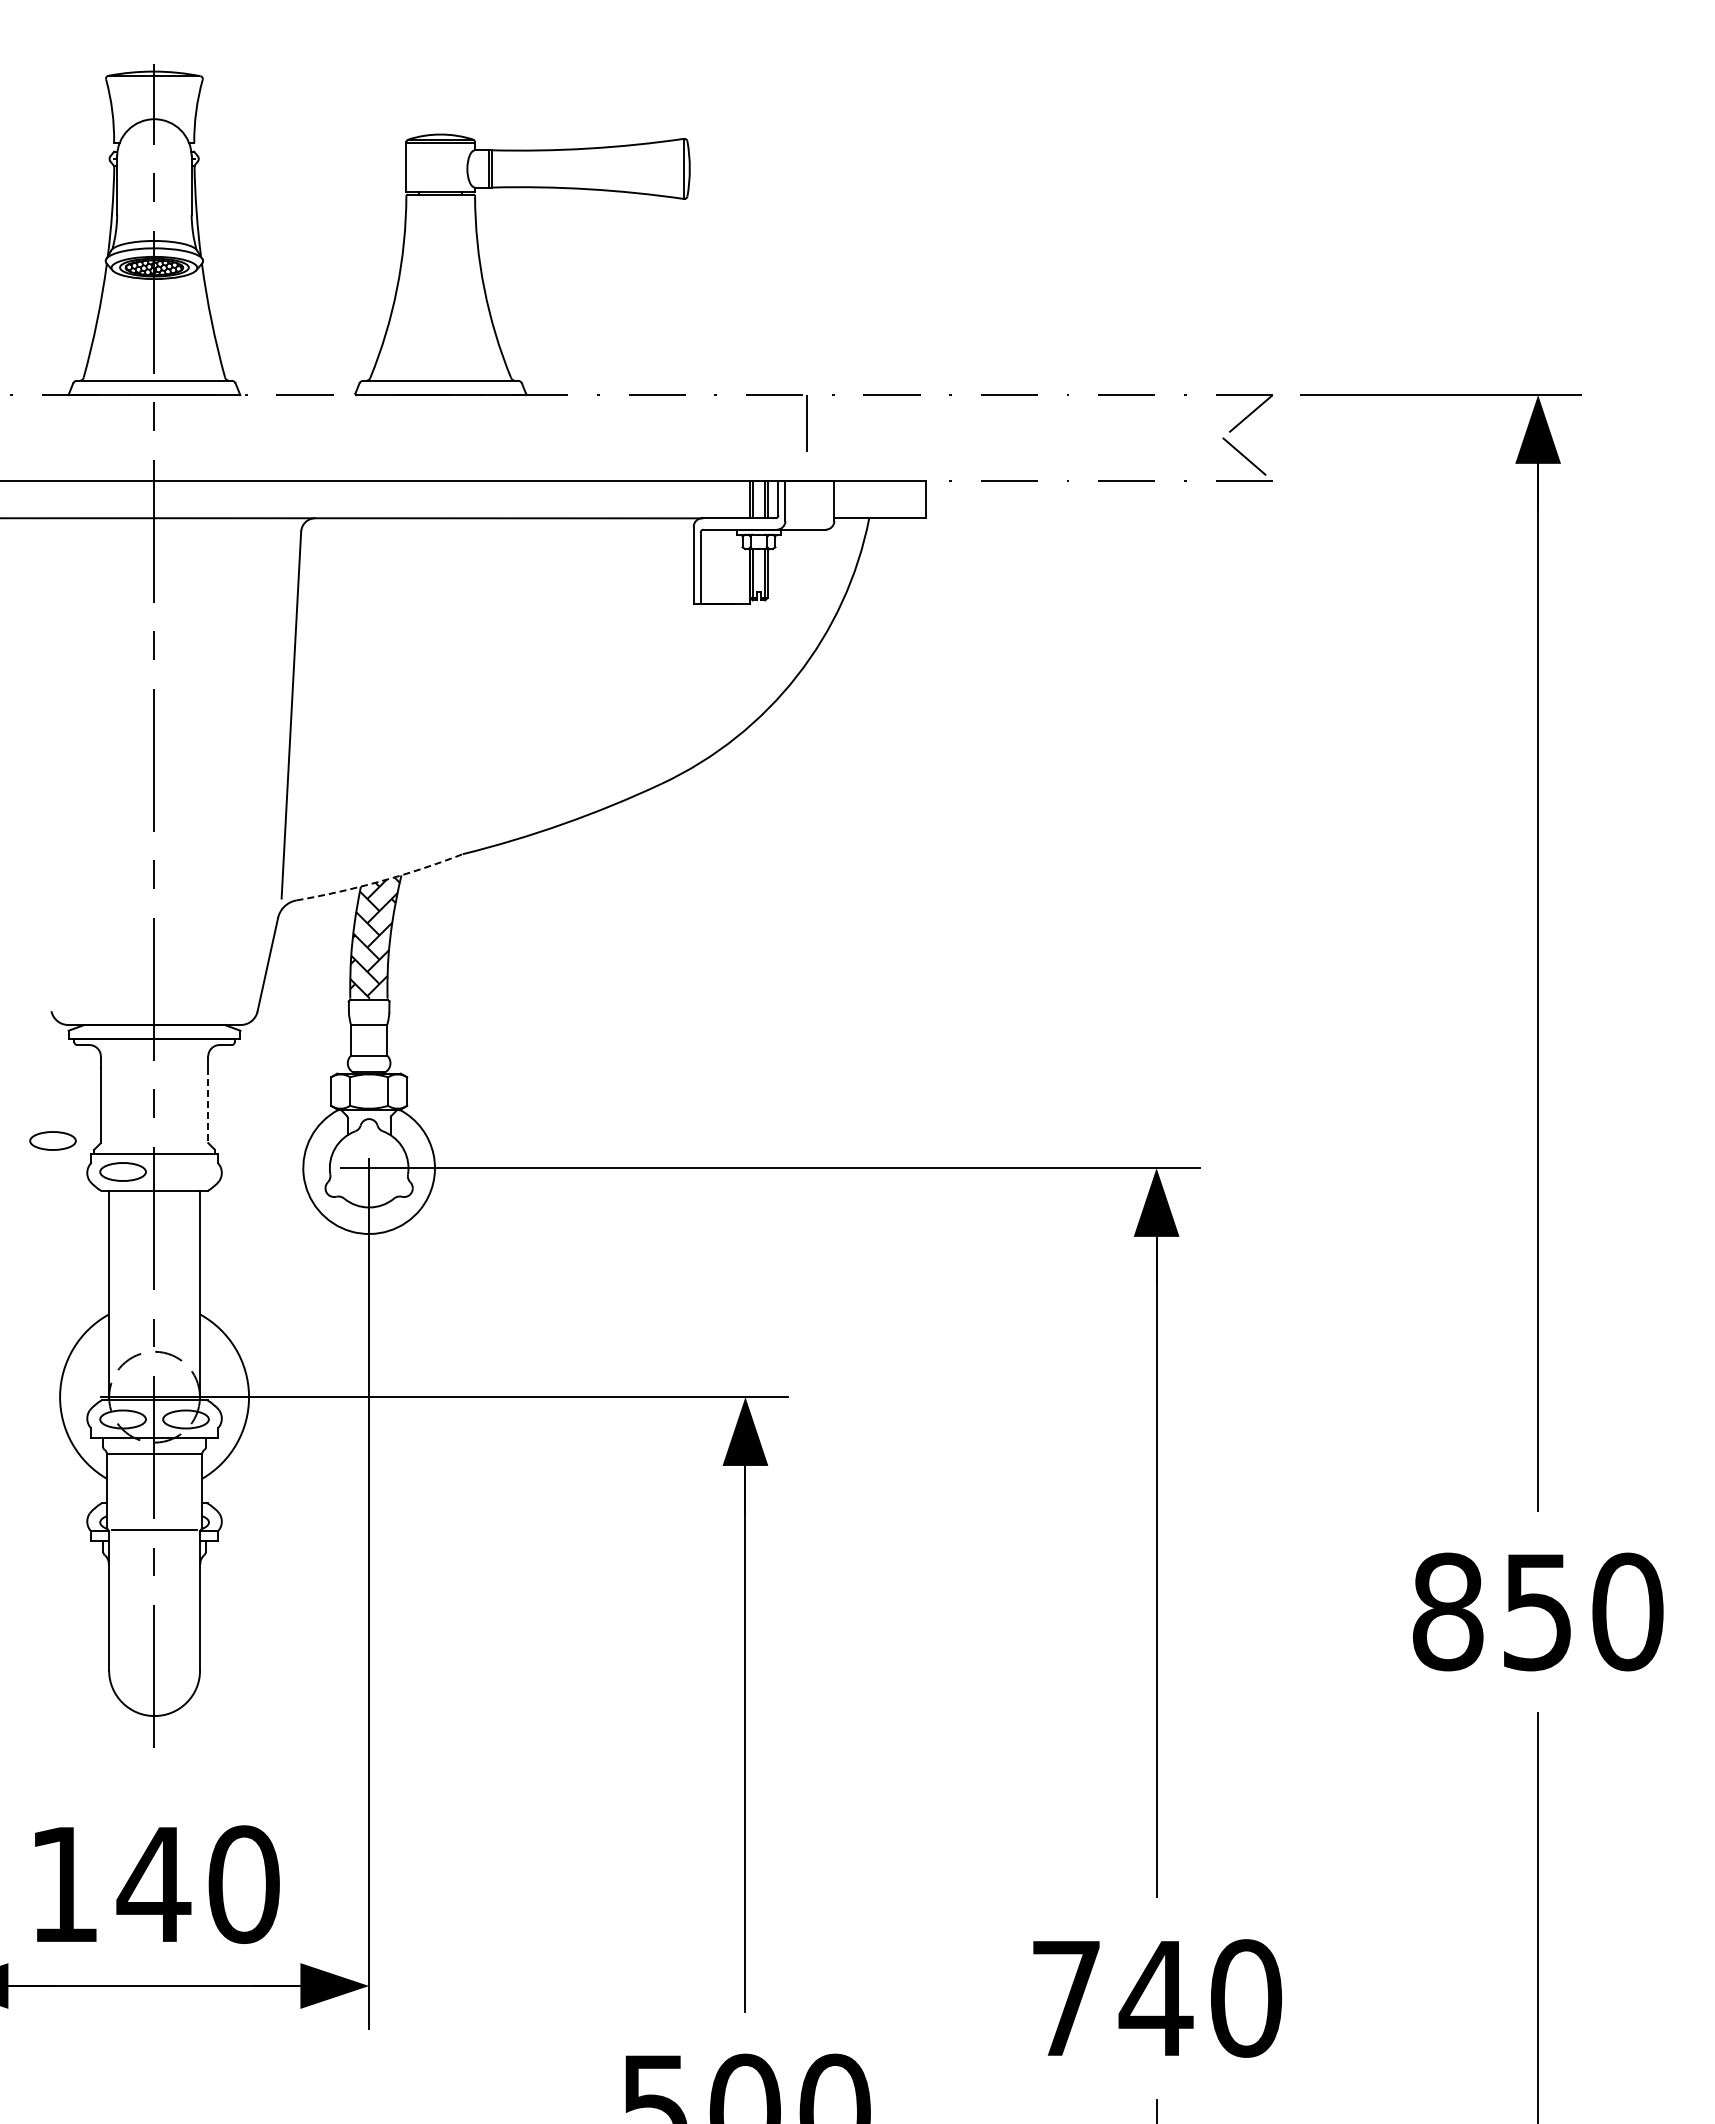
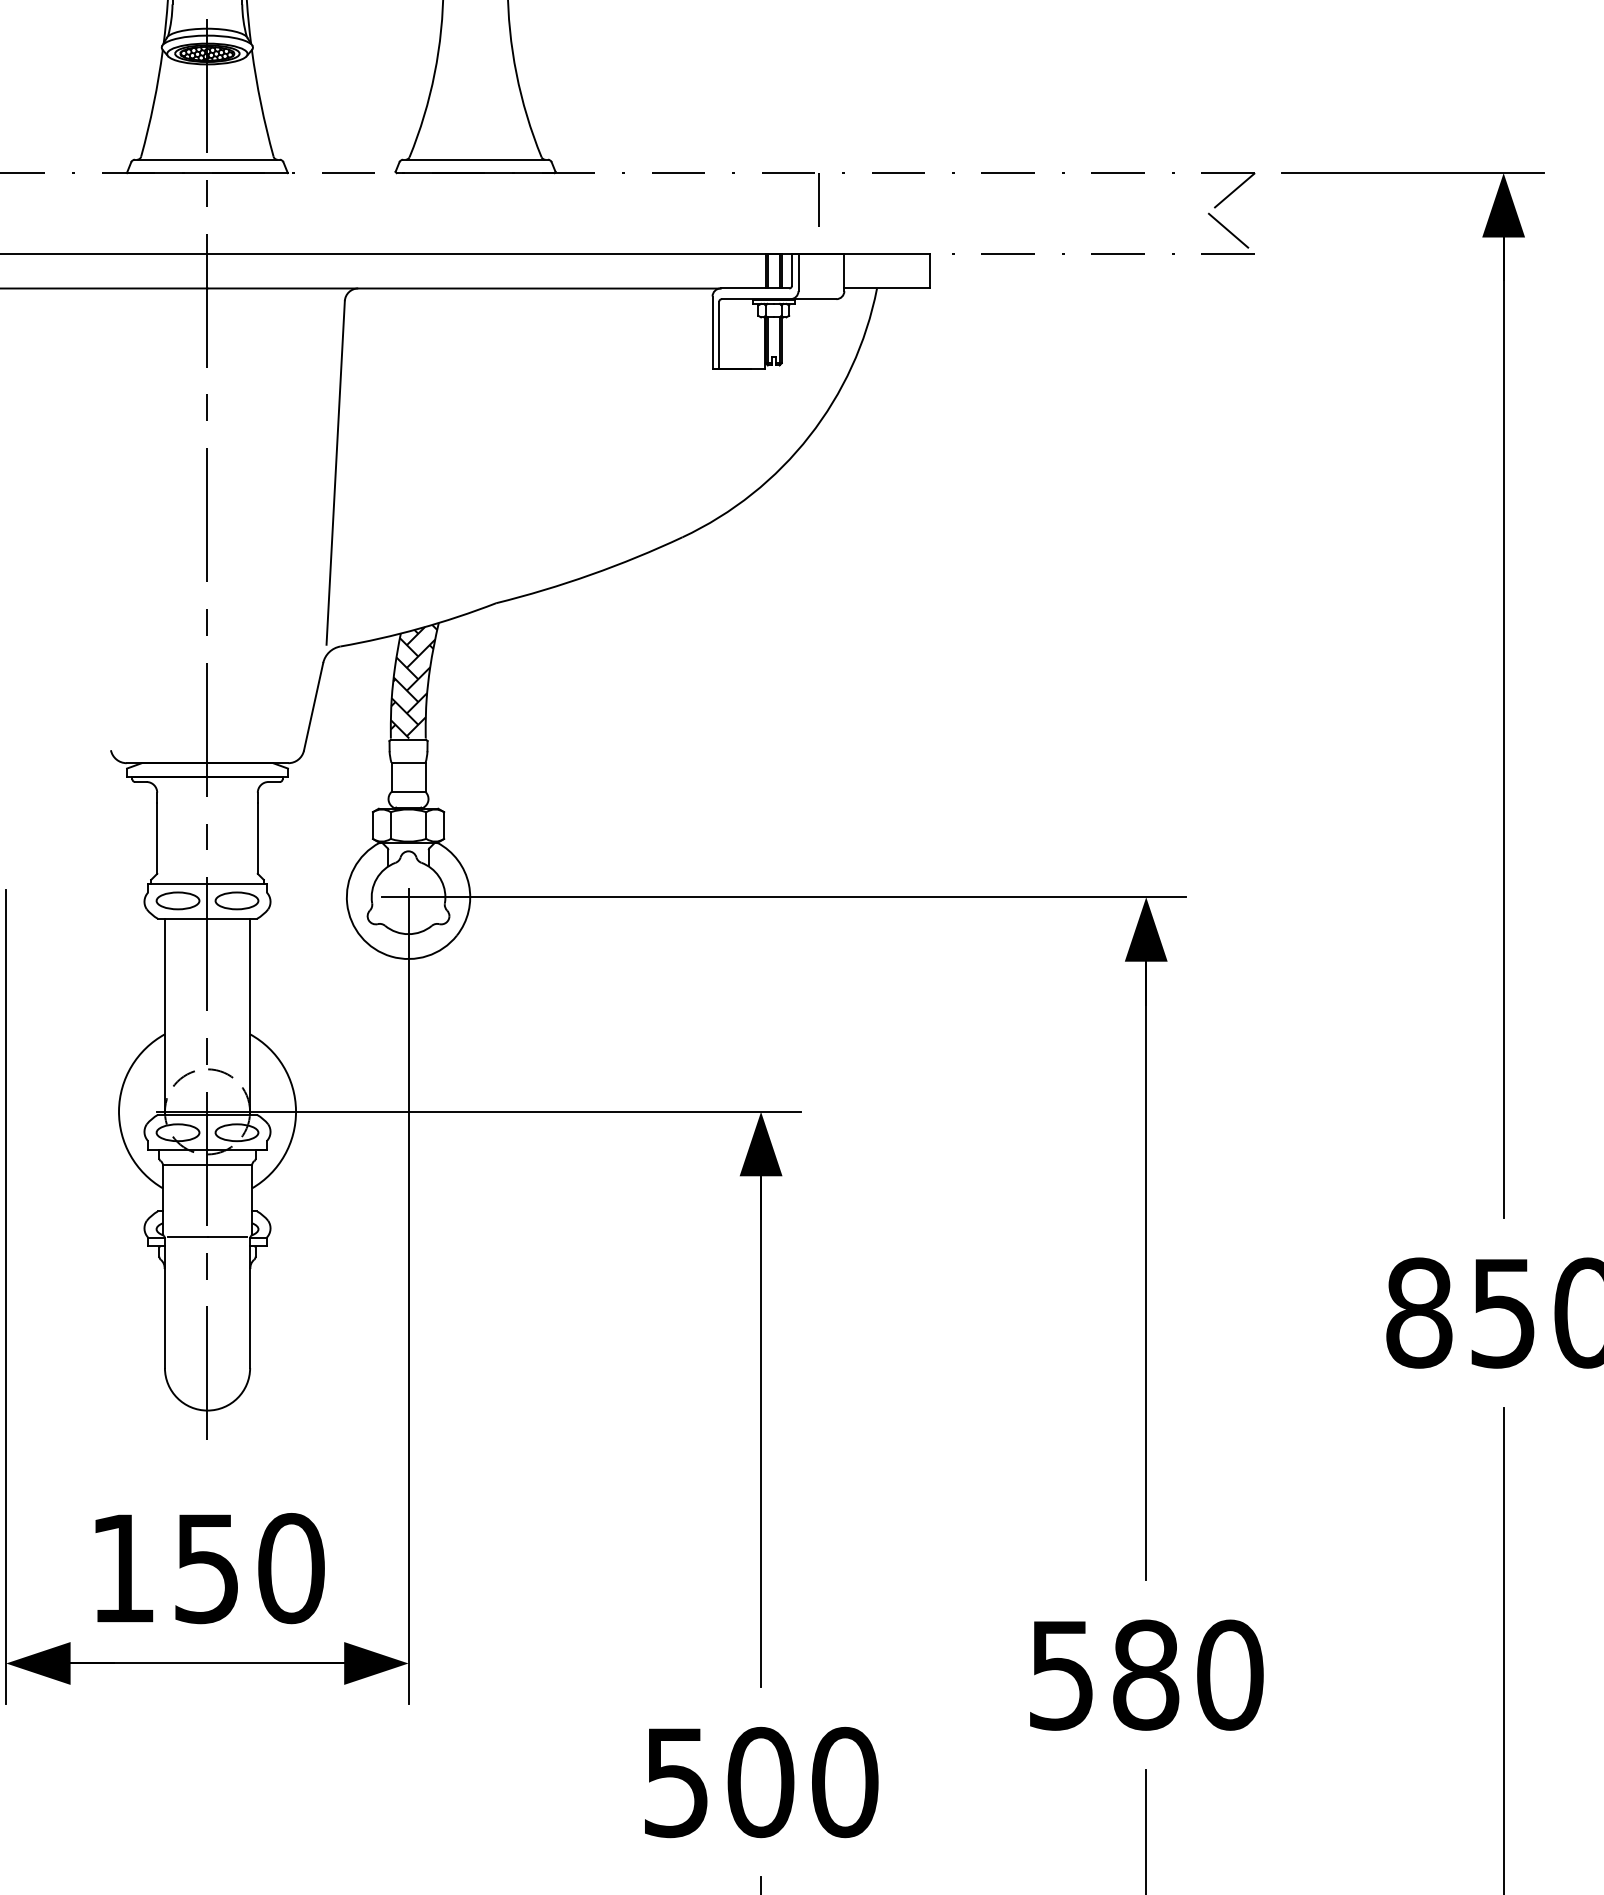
arc: (380, 881) -> (419, 628), dashed -> solid
line: (208, 1105) -> (258, 838), dashed -> solid
part: (52, 1140) -> (236, 900), moved
text: (153, 1885) -> (206, 1569), 140 -> 150
text: (1112, 1998) -> (1104, 1675), 740 -> 580

